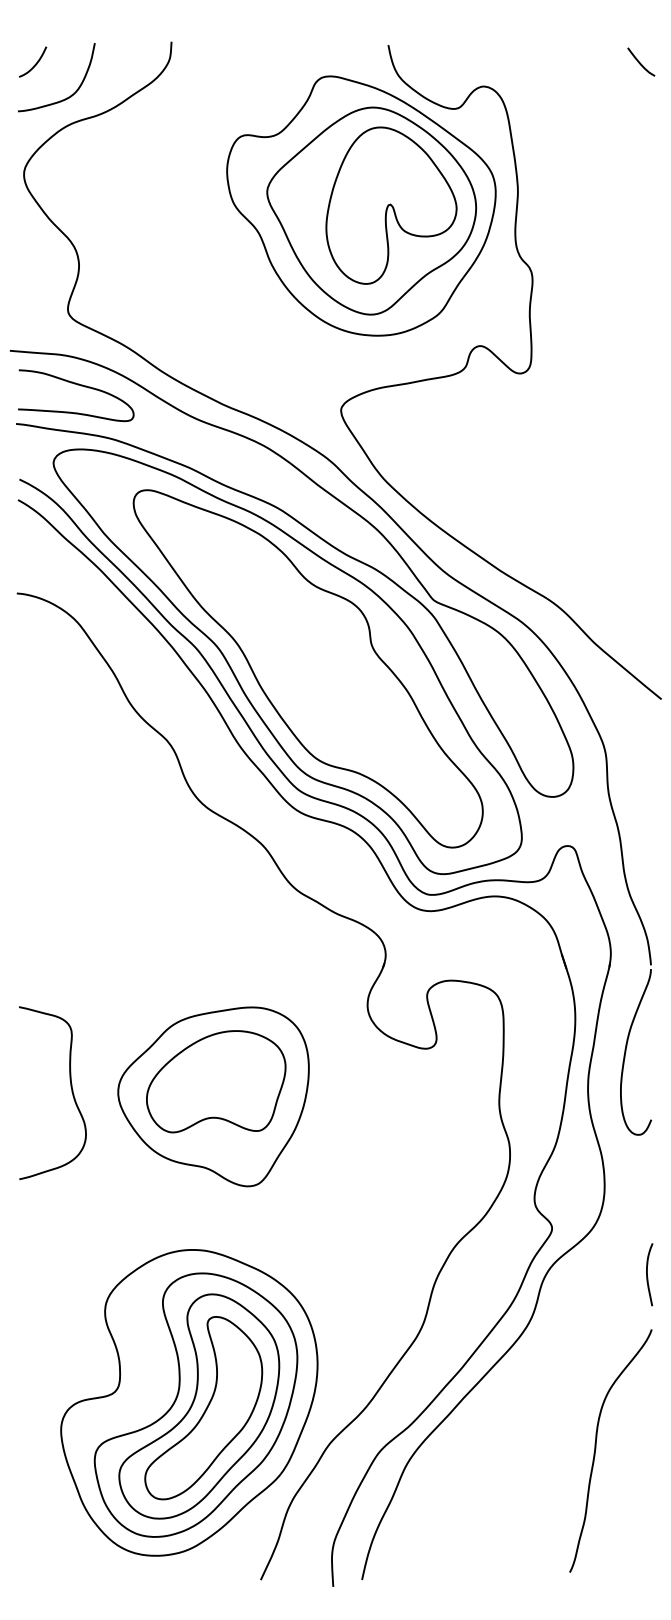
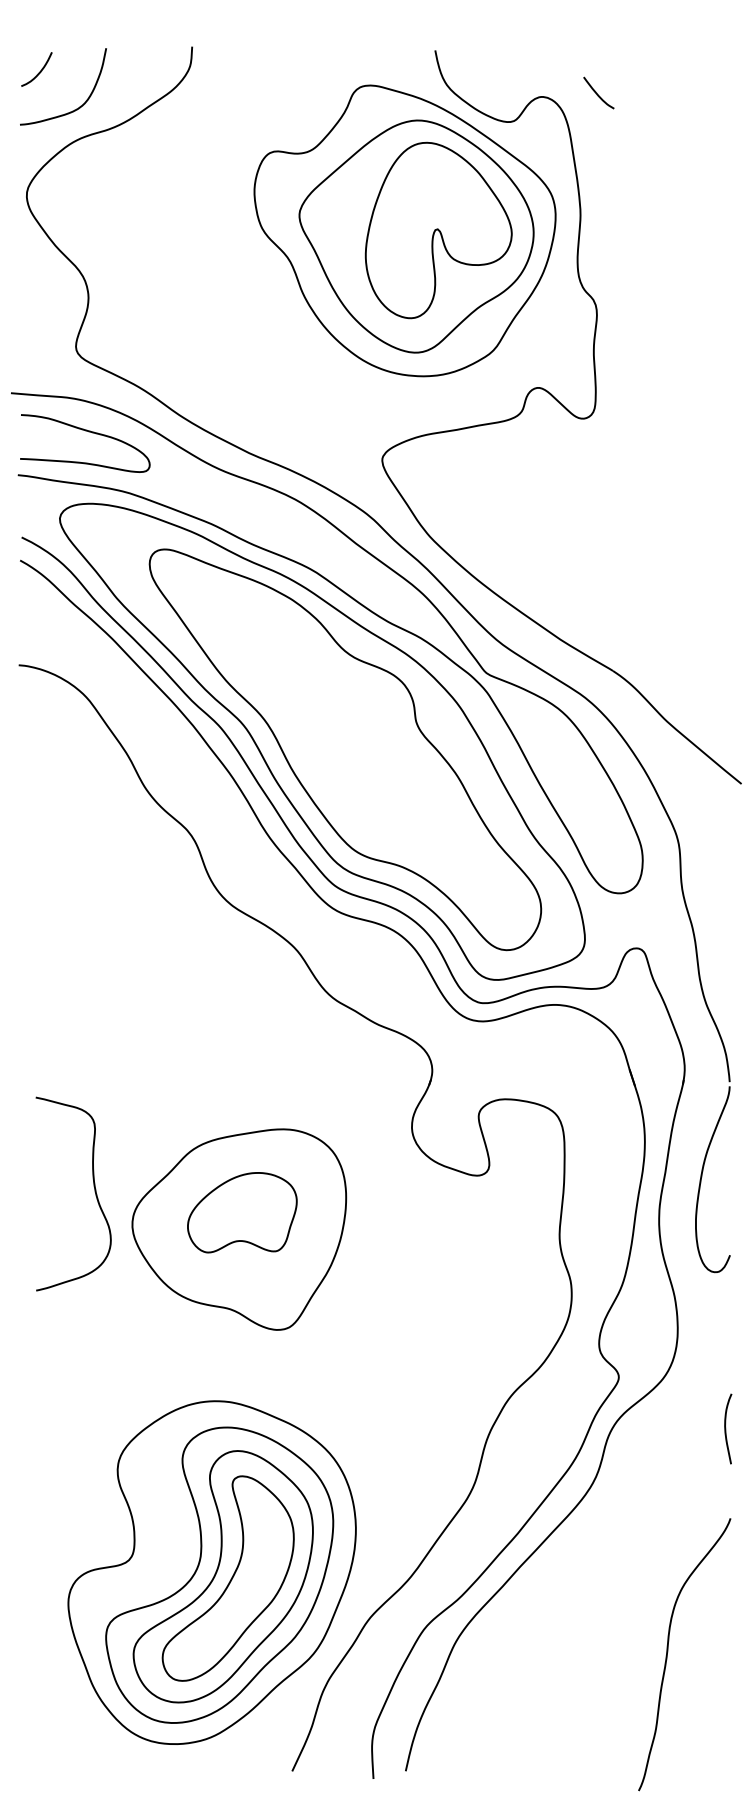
curve: (640, 62) -> (597, 93), moved
part: (216, 1081) -> (242, 1212), size x0.7
curve: (70, 1087) -> (93, 1187), moved
curve: (596, 1449) -> (668, 1652), moved

